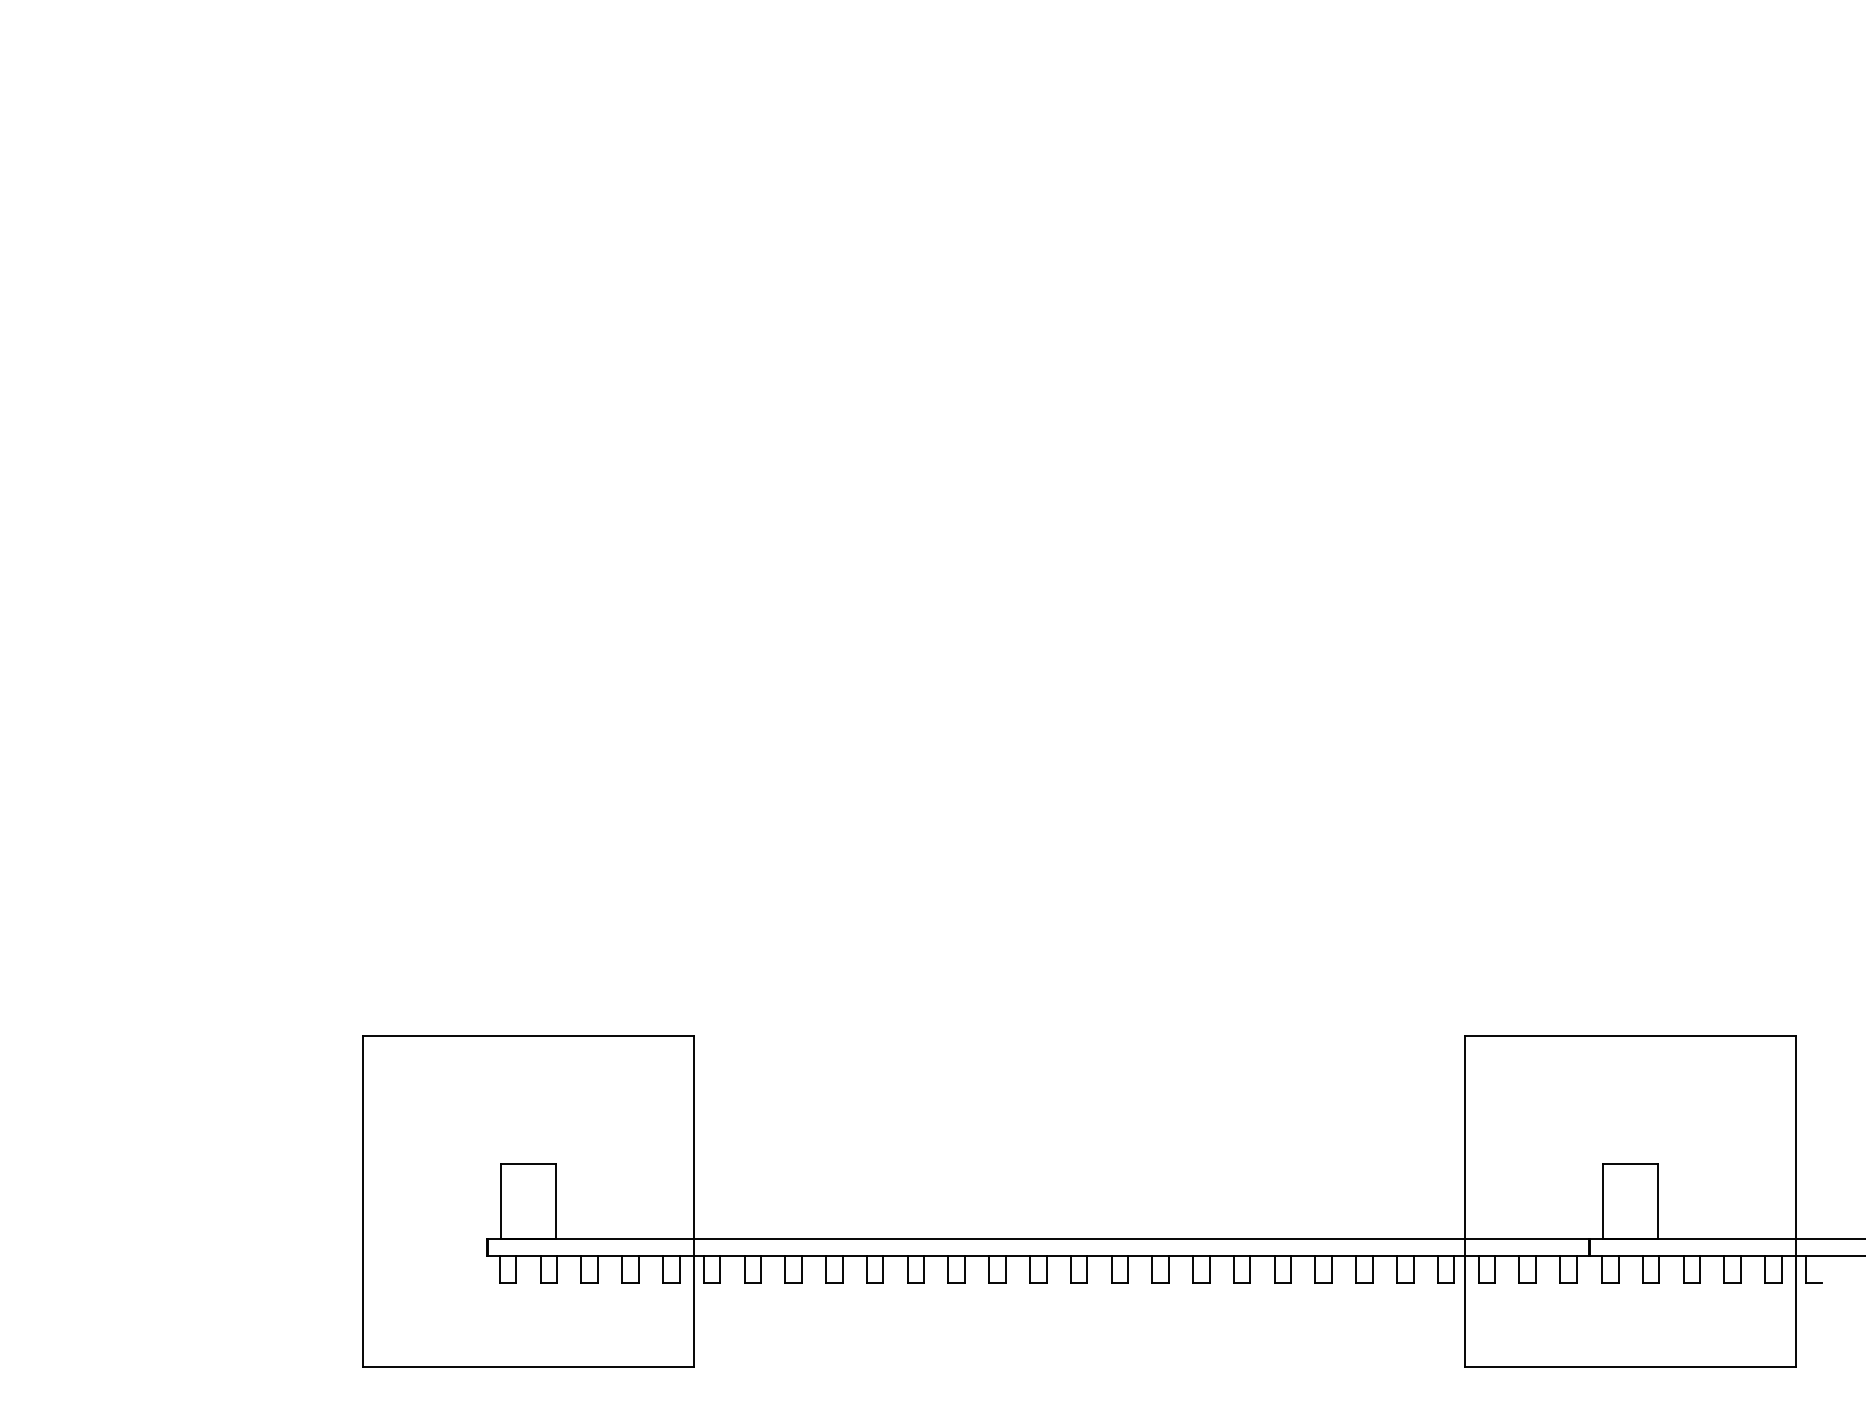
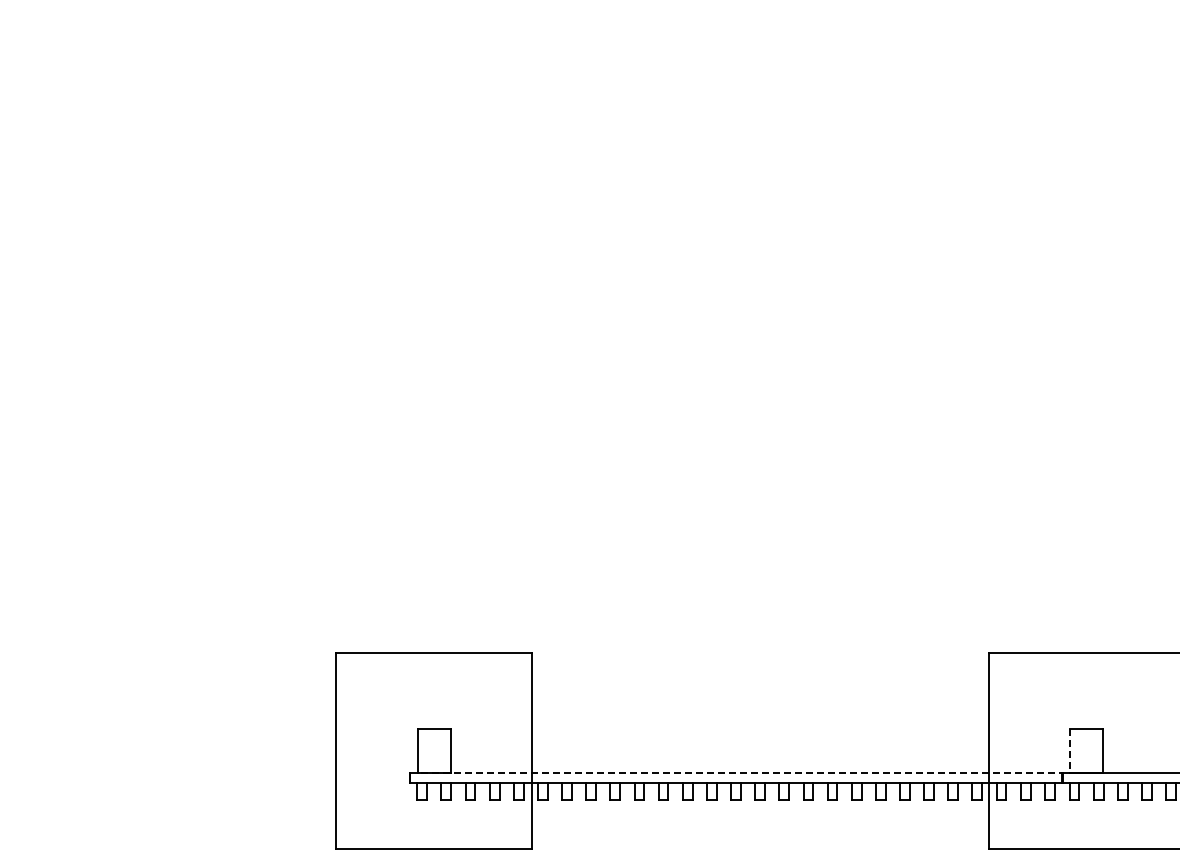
line: (1603, 1202) -> (1070, 751), solid -> dashed
line: (1039, 1239) -> (736, 773), solid -> dashed

